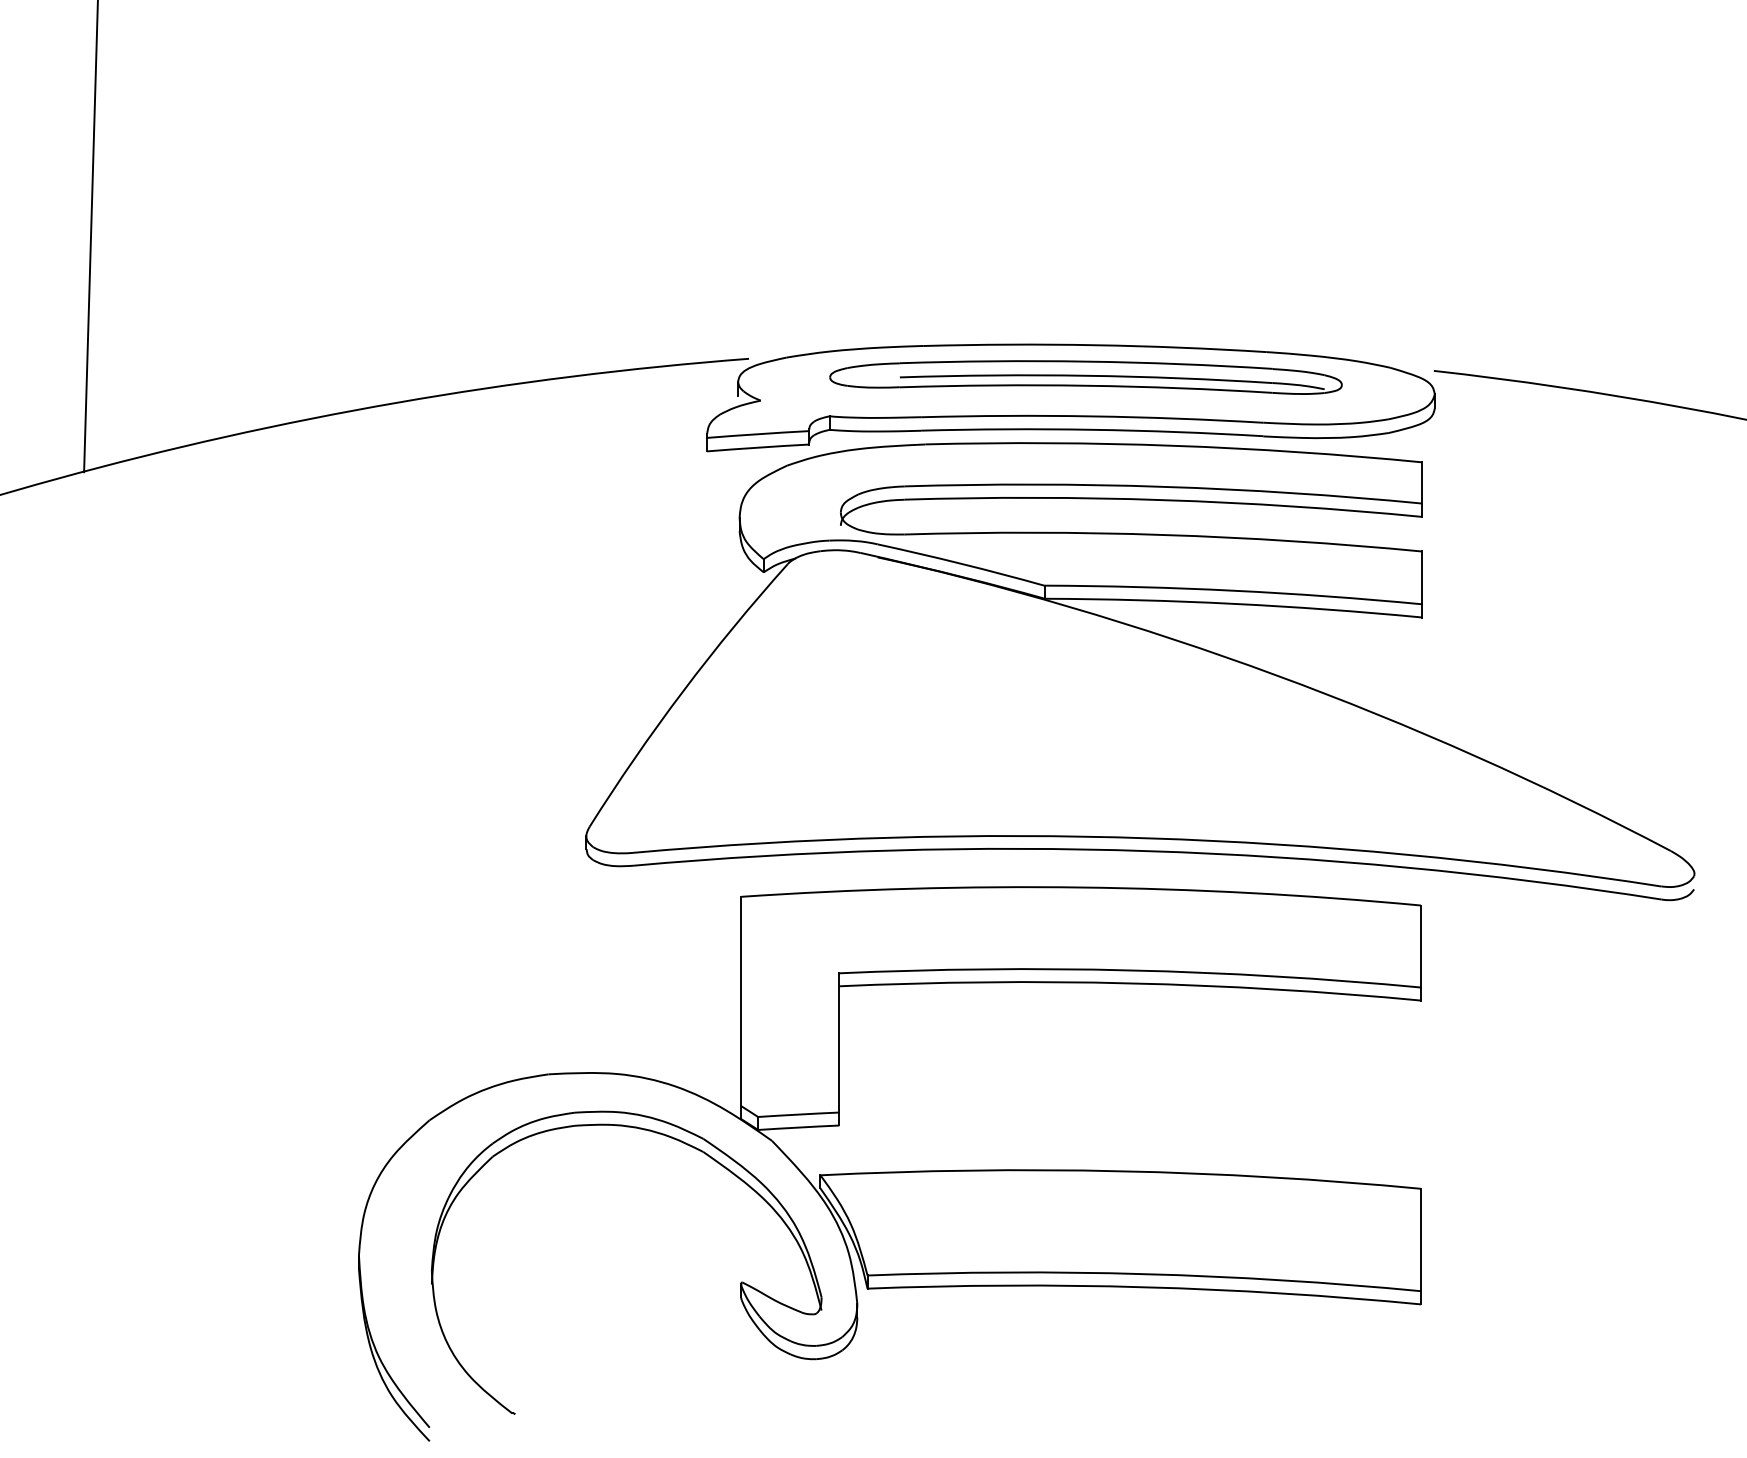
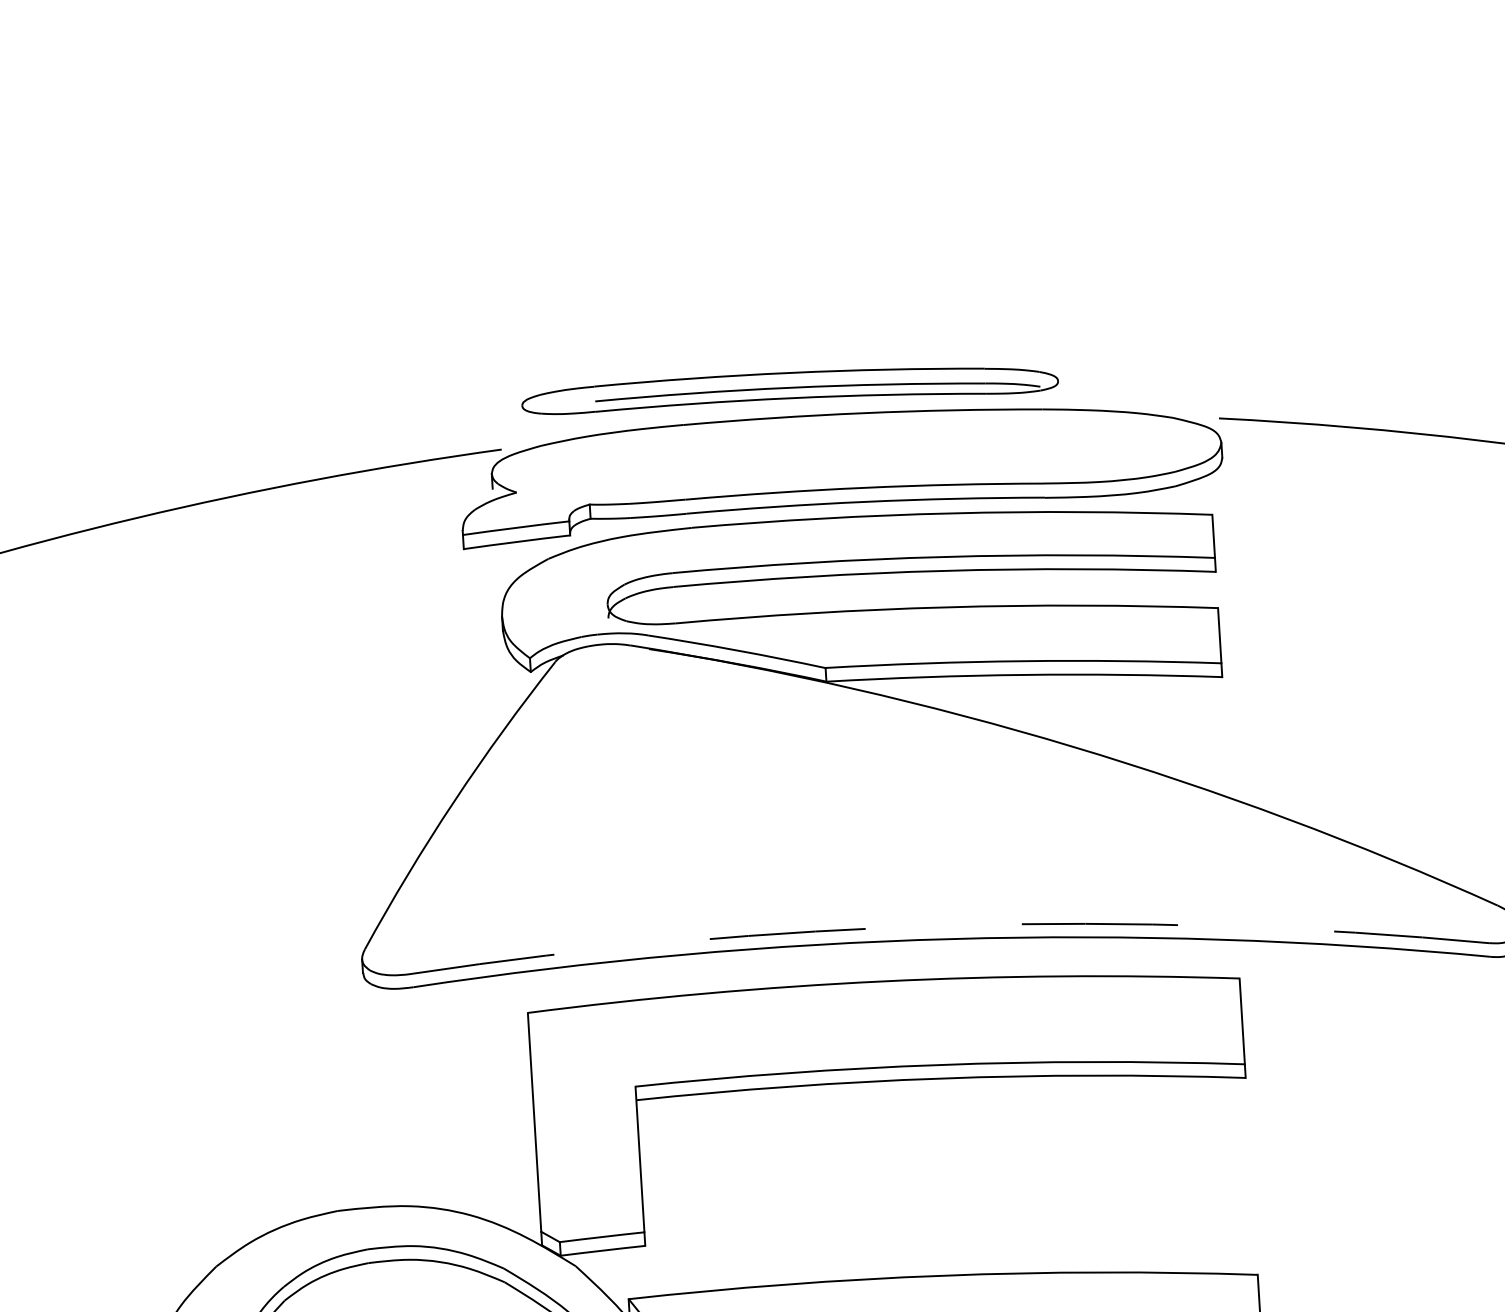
part: (1085, 377) -> (789, 389), moved
arc: (1148, 838) -> (950, 925), solid -> dashed

